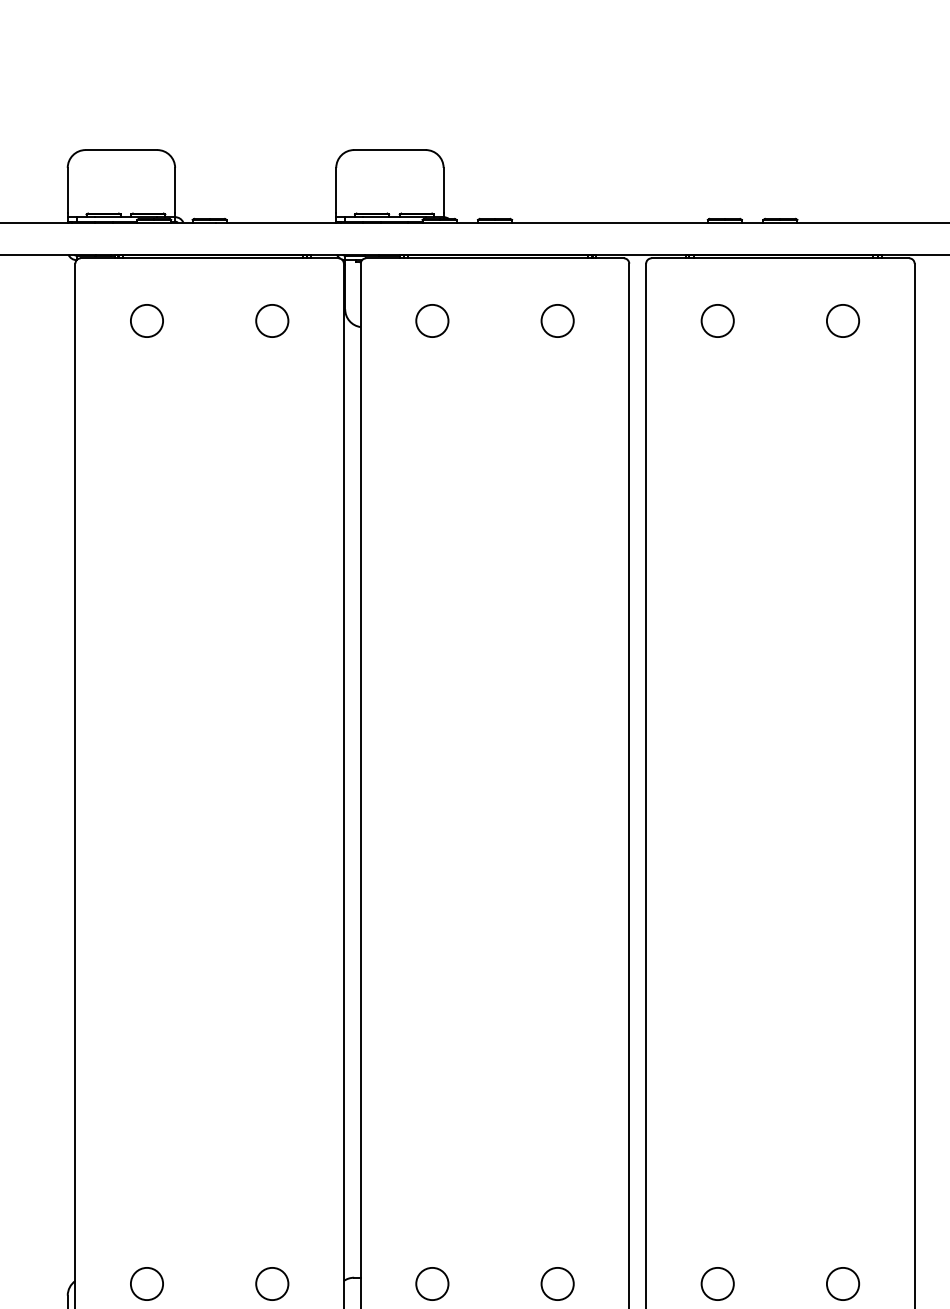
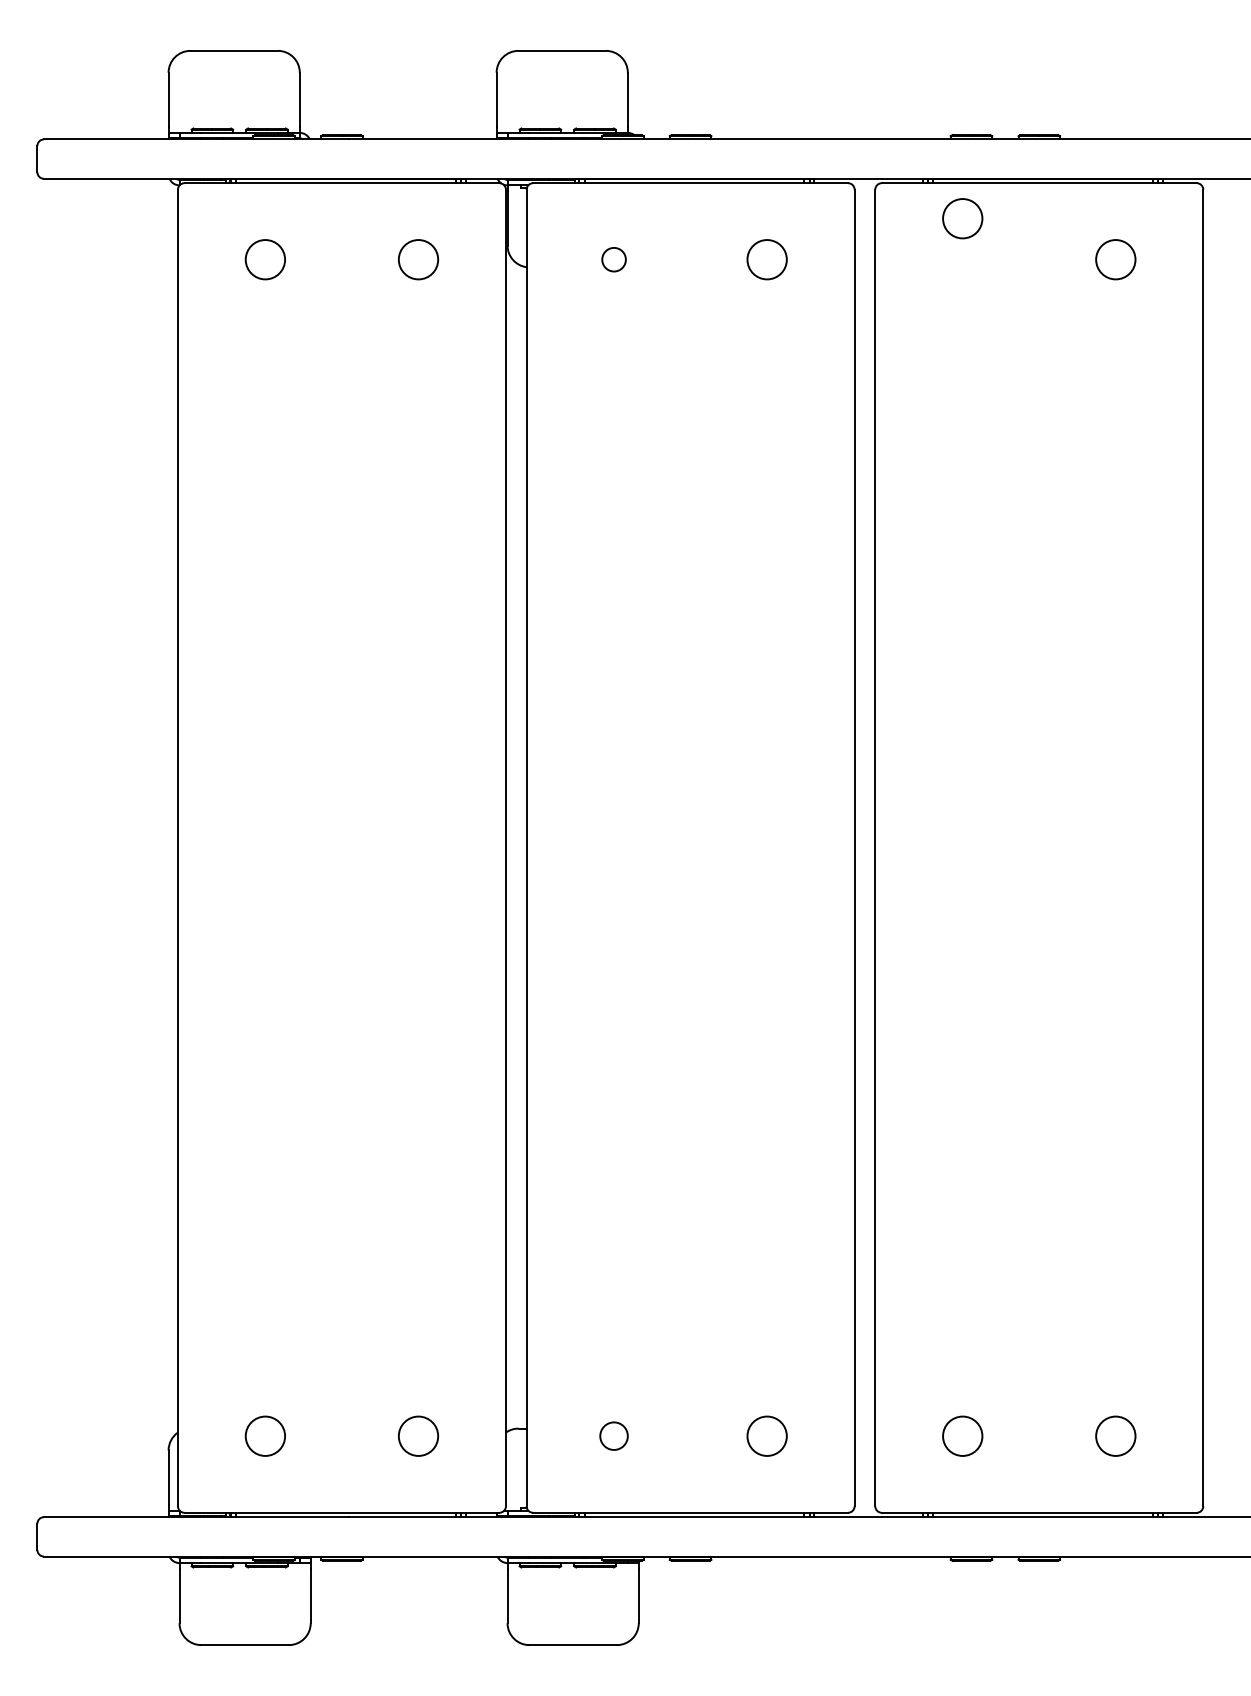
circle: (431, 320) -> (613, 259), size x0.6
circle: (717, 320) -> (962, 218), moved
circle: (431, 1283) -> (613, 1435), size x0.7

